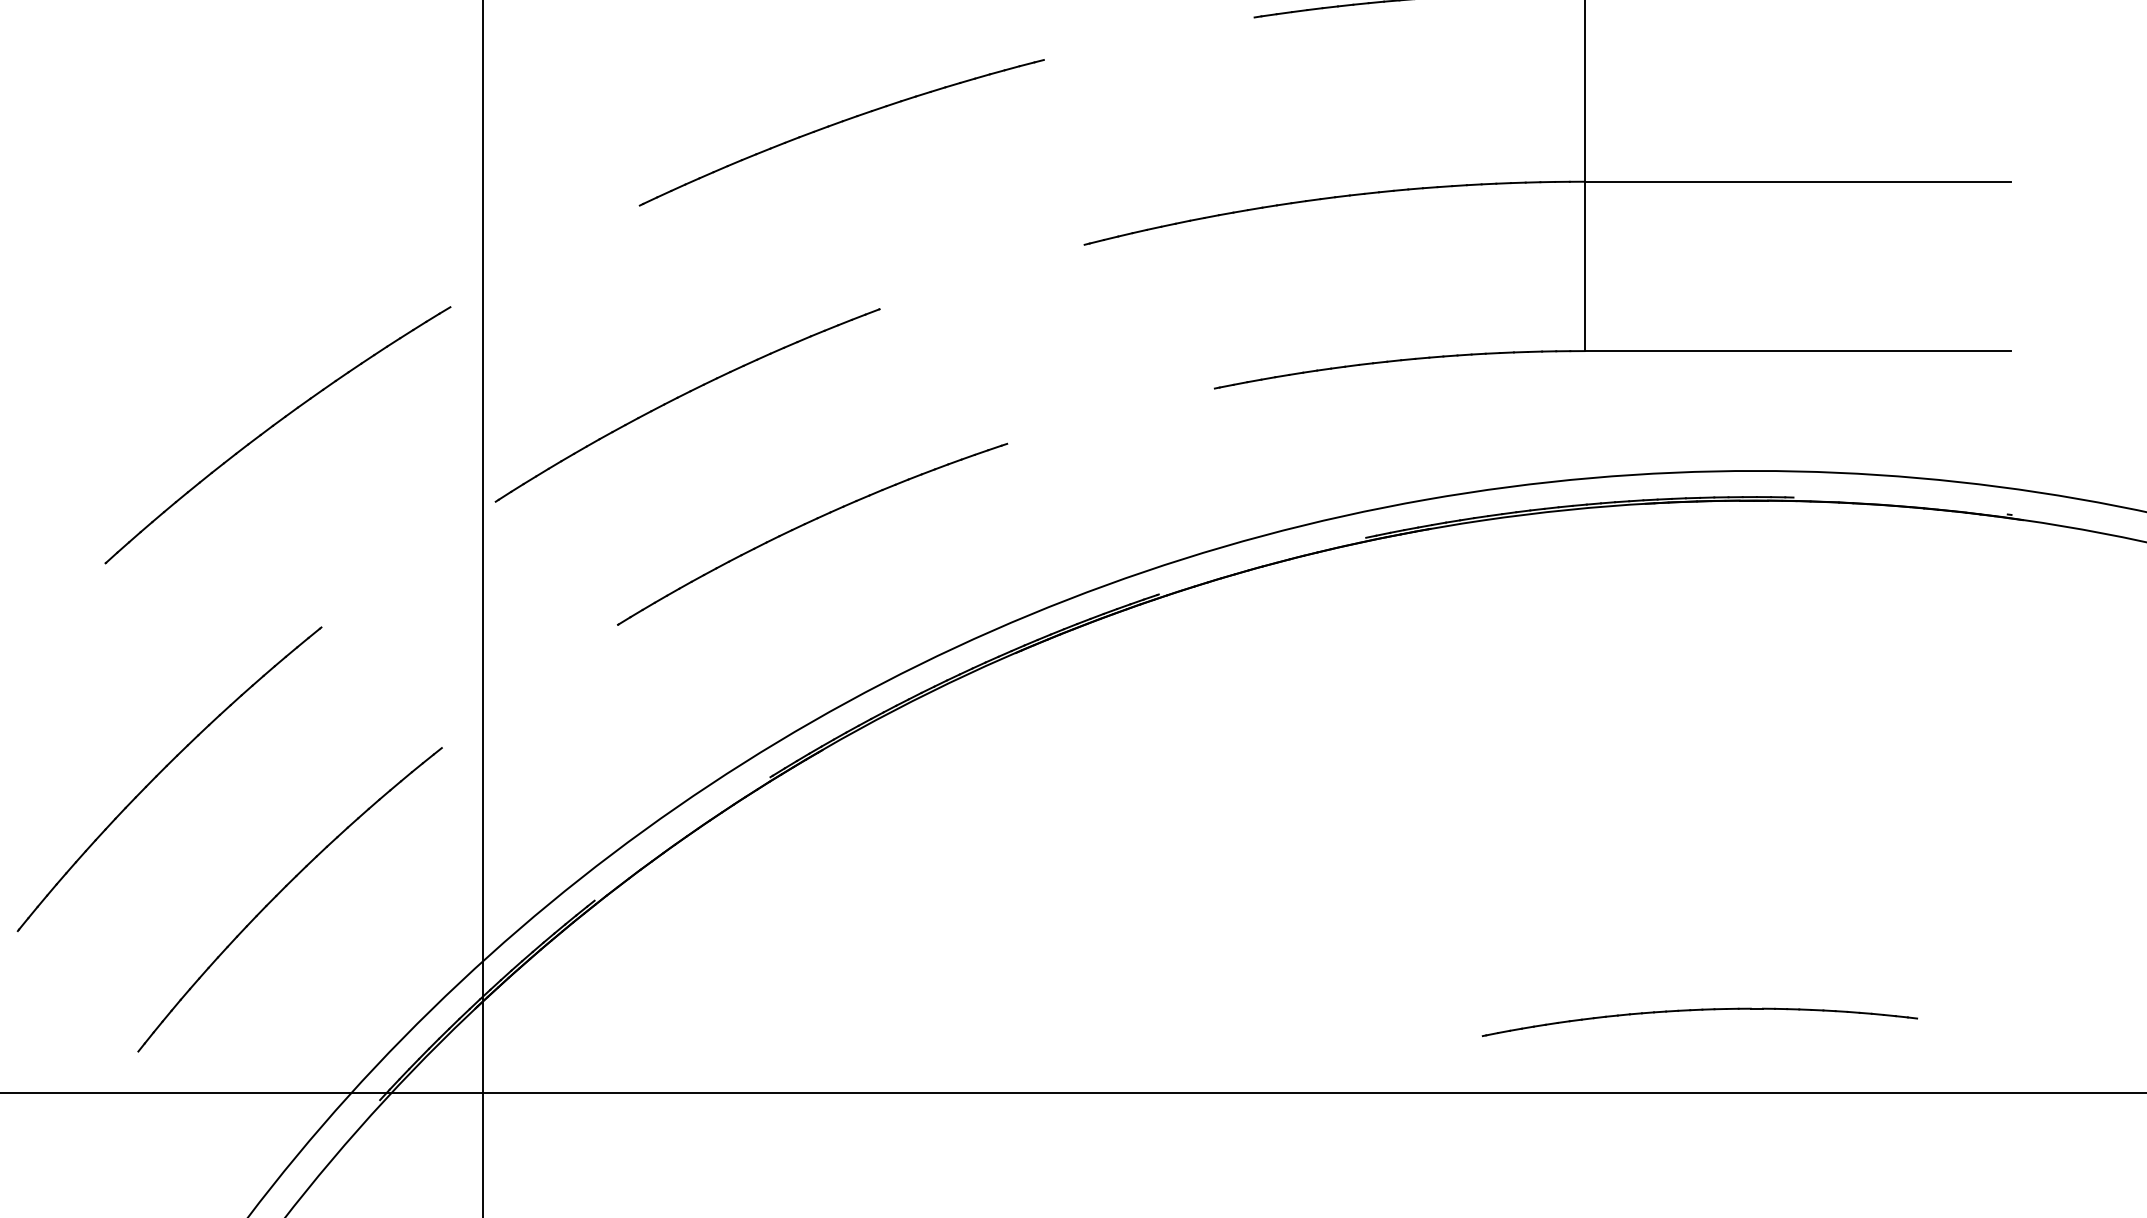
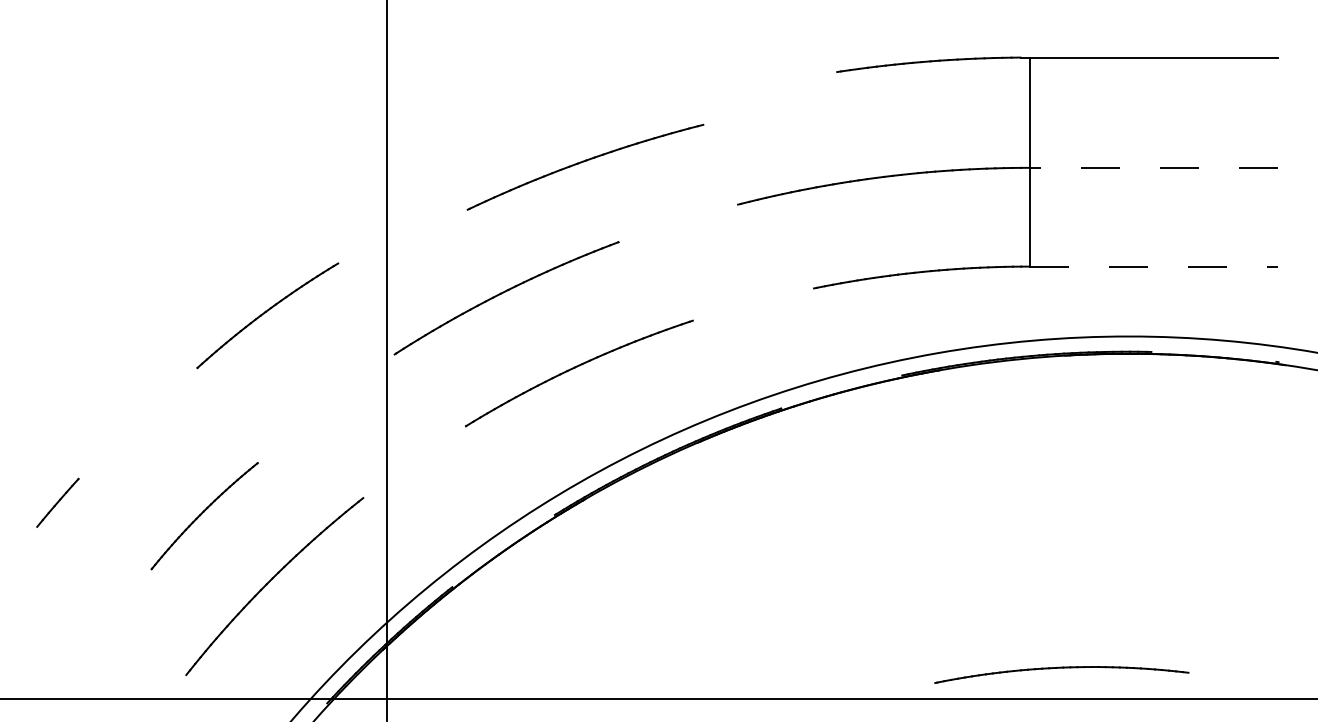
part: (841, 131) -> (585, 166), moved
line: (1797, 181) -> (1153, 167), solid -> dashed
line: (1798, 350) -> (1154, 266), solid -> dashed
part: (277, 434) -> (267, 315), size x0.7
part: (169, 777) -> (204, 515), size x0.6
part: (1699, 1021) -> (1061, 674), moved

